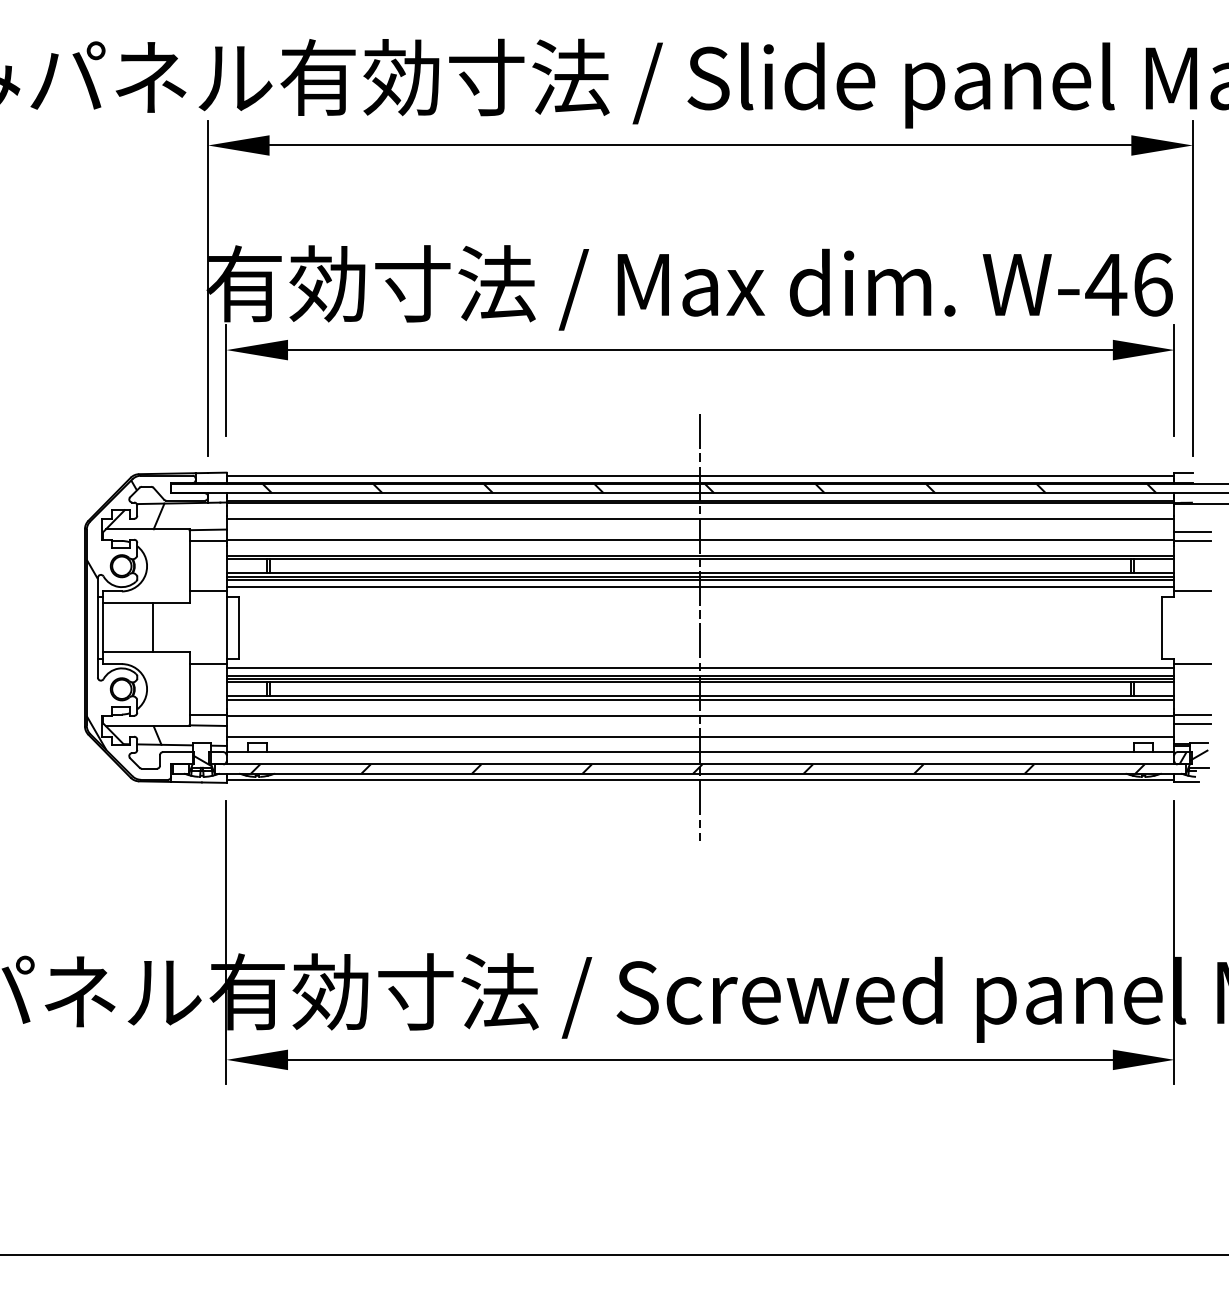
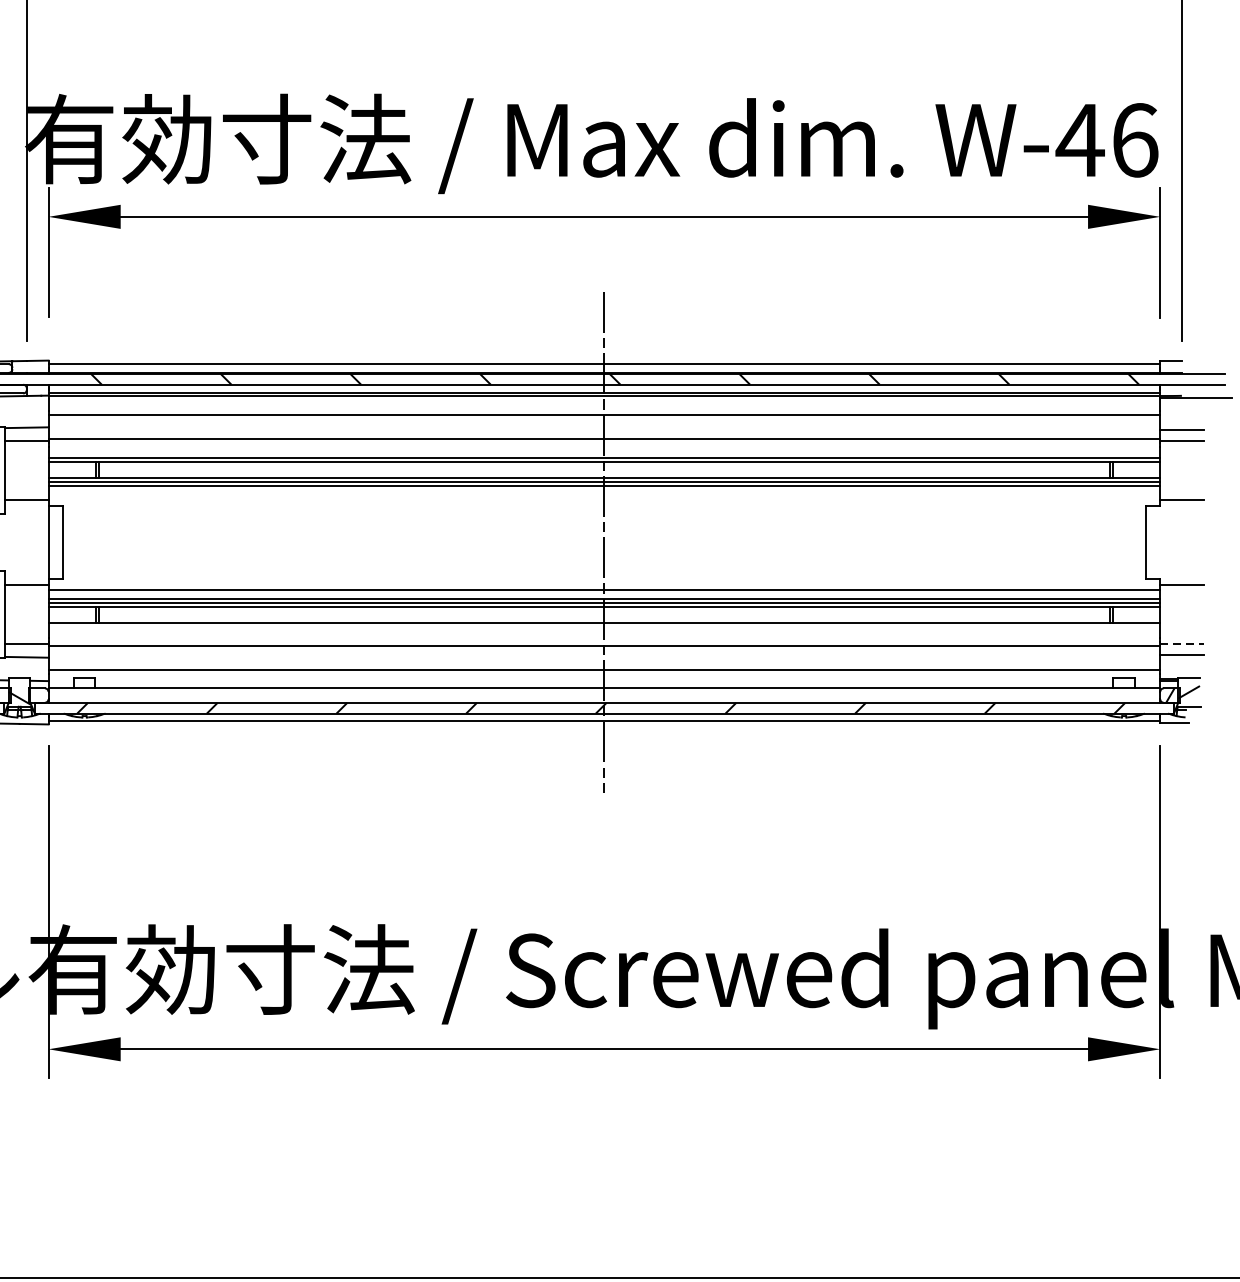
line: (700, 587) -> (604, 495), removed
line: (700, 699) -> (604, 626), removed
line: (1193, 714) -> (1182, 644), solid -> dashed

